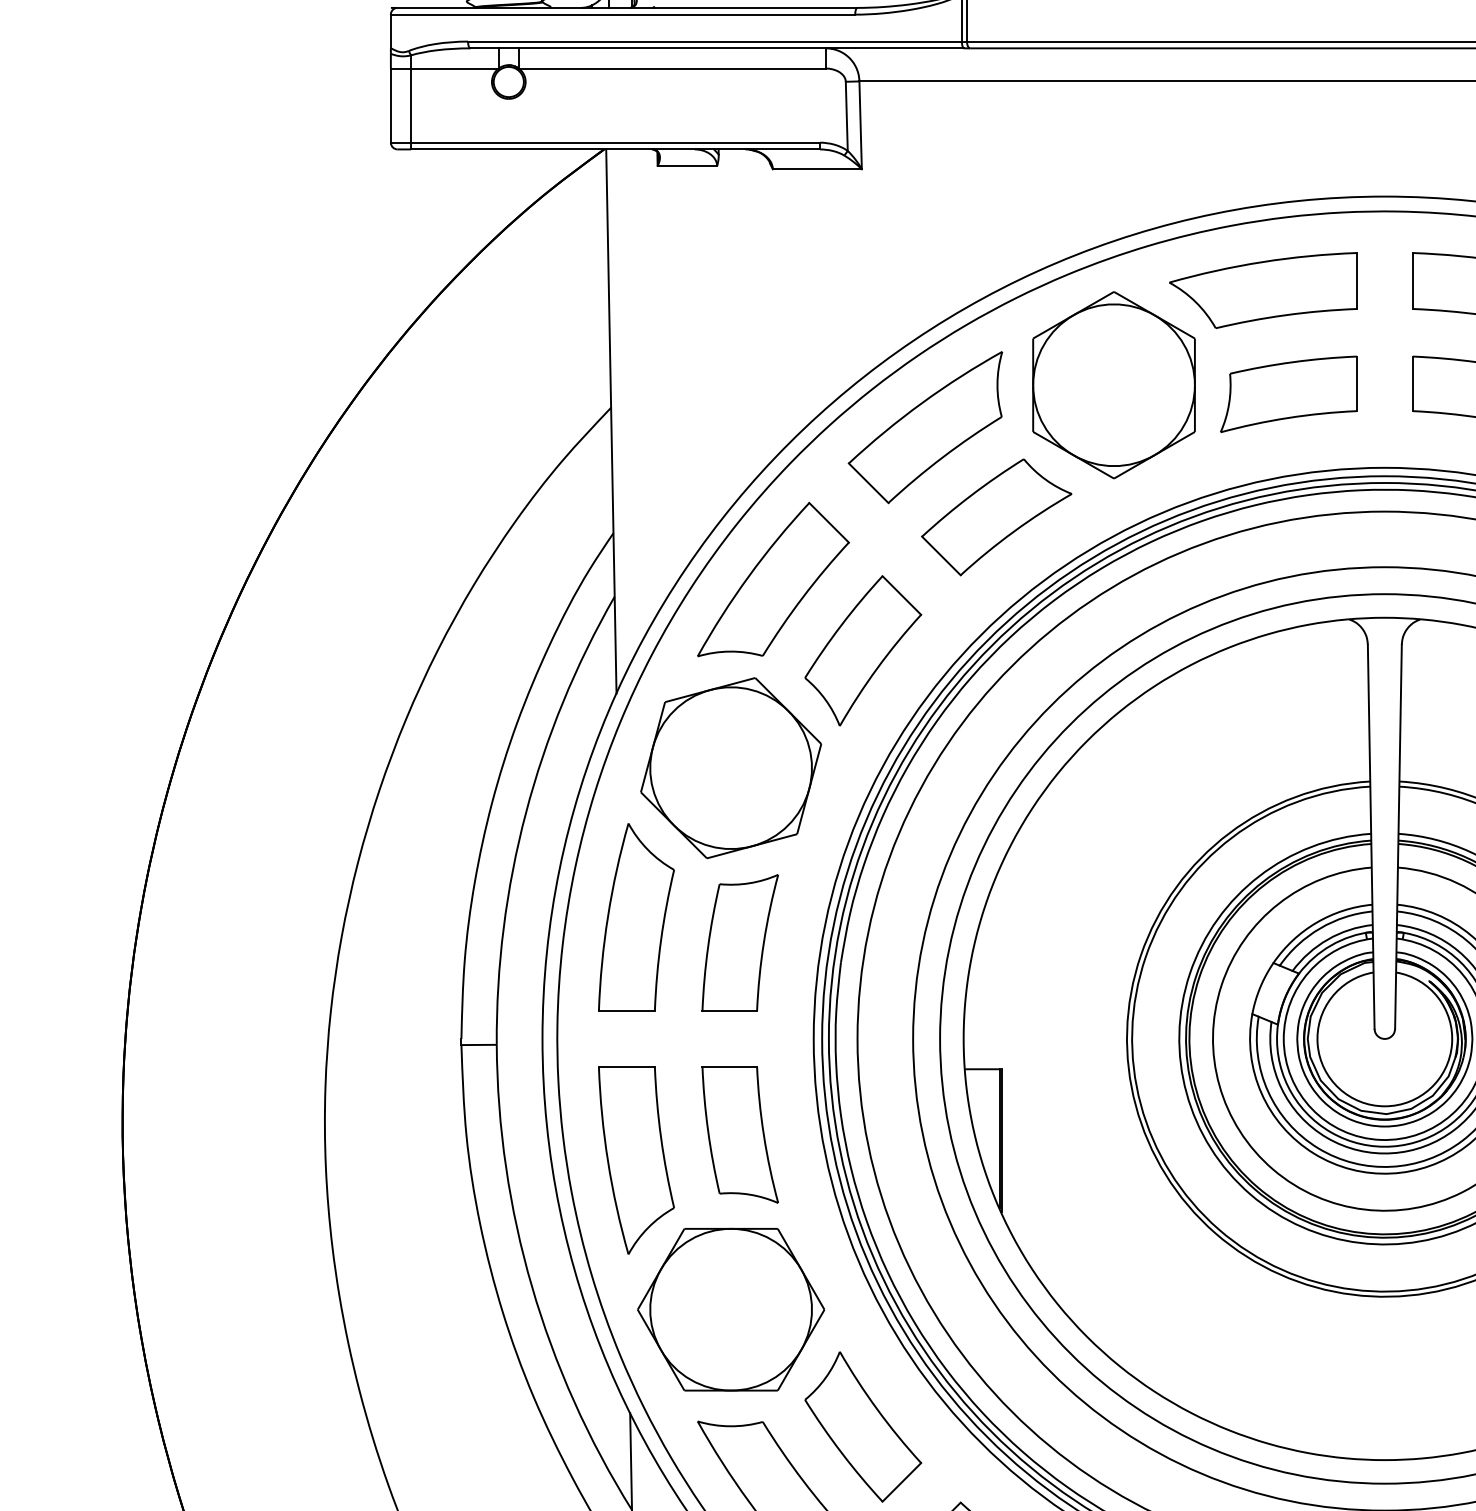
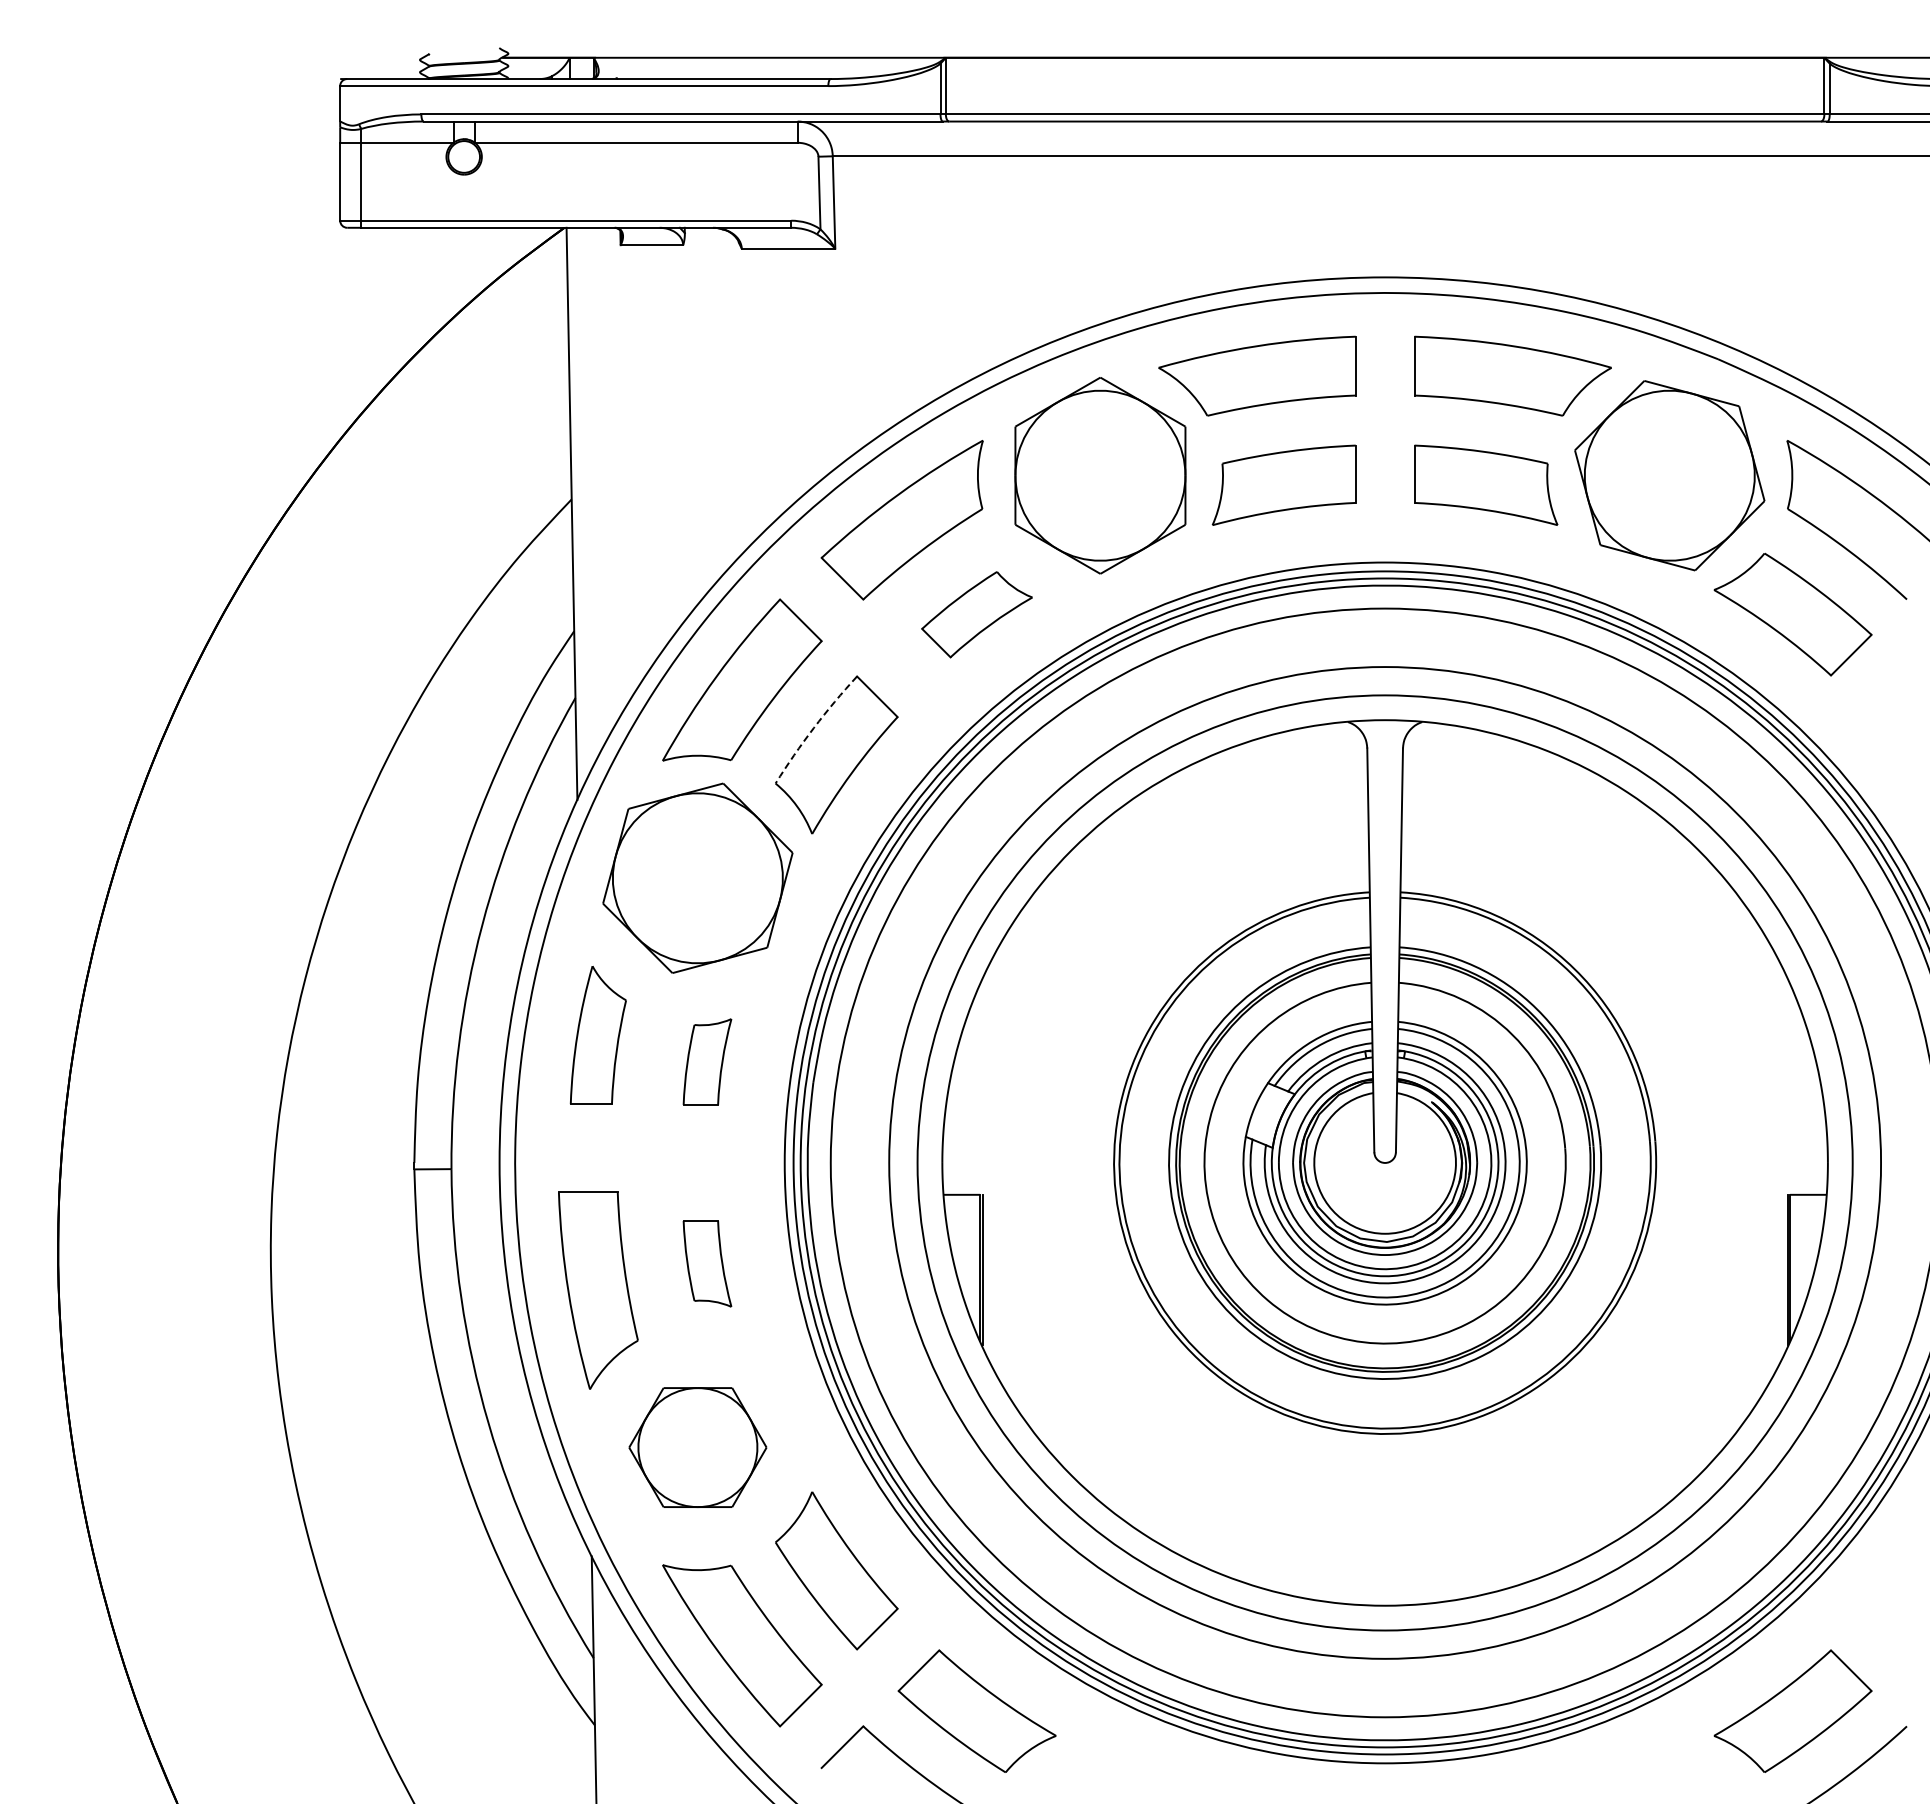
part: (996, 517) -> (976, 614), size x0.7
arc: (841, 625) -> (813, 728), solid -> dashed
part: (636, 917) -> (598, 1035), size x0.7
part: (740, 942) -> (707, 1061), size x0.6
part: (740, 1134) -> (707, 1263), size x0.6
part: (730, 1309) -> (697, 1447), size x0.7

